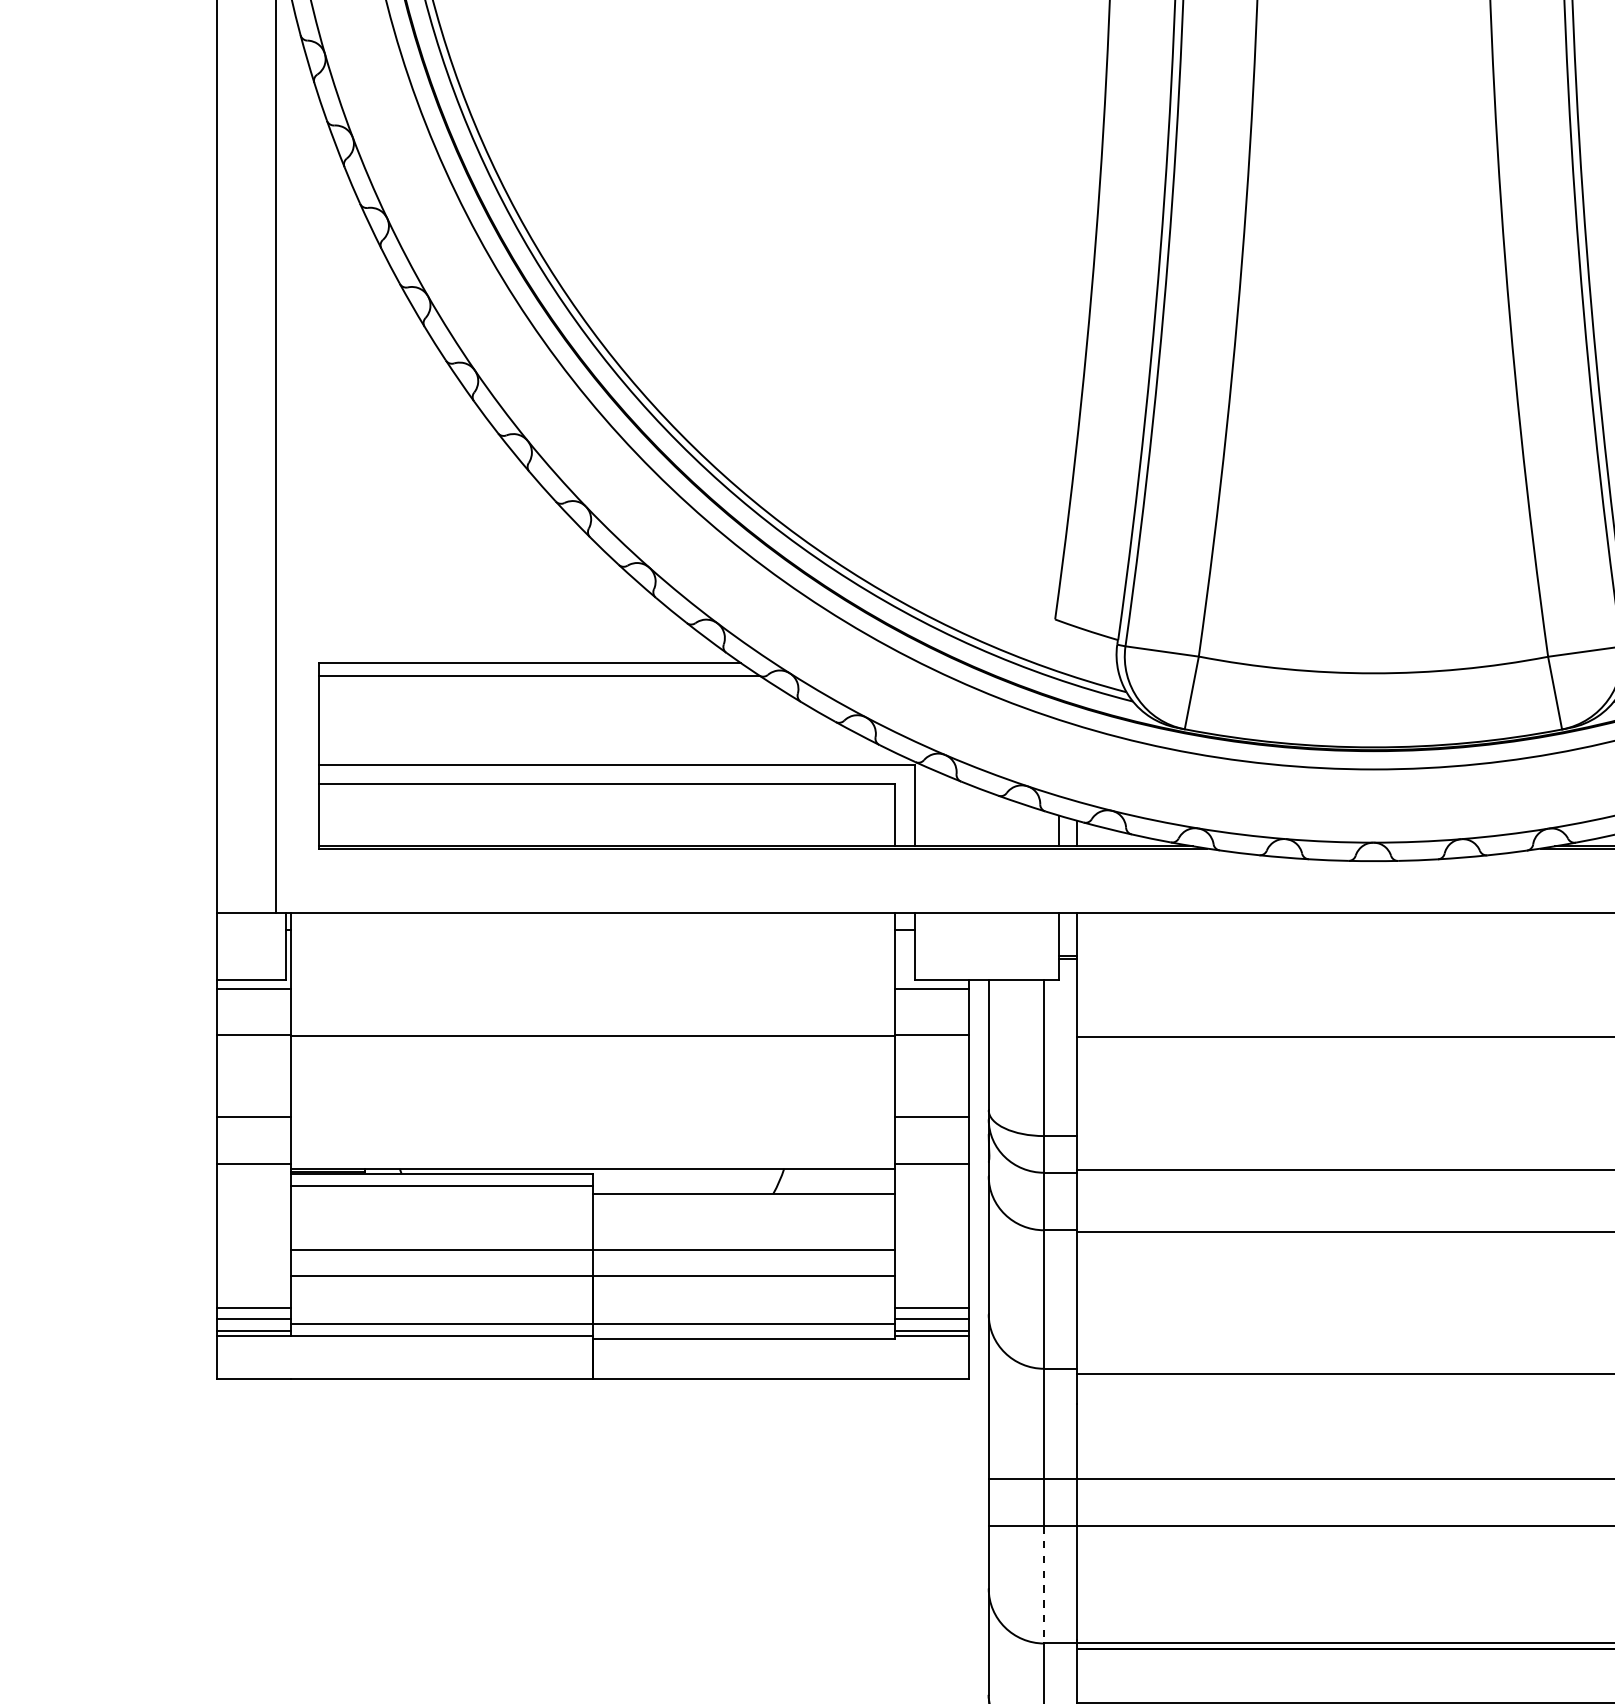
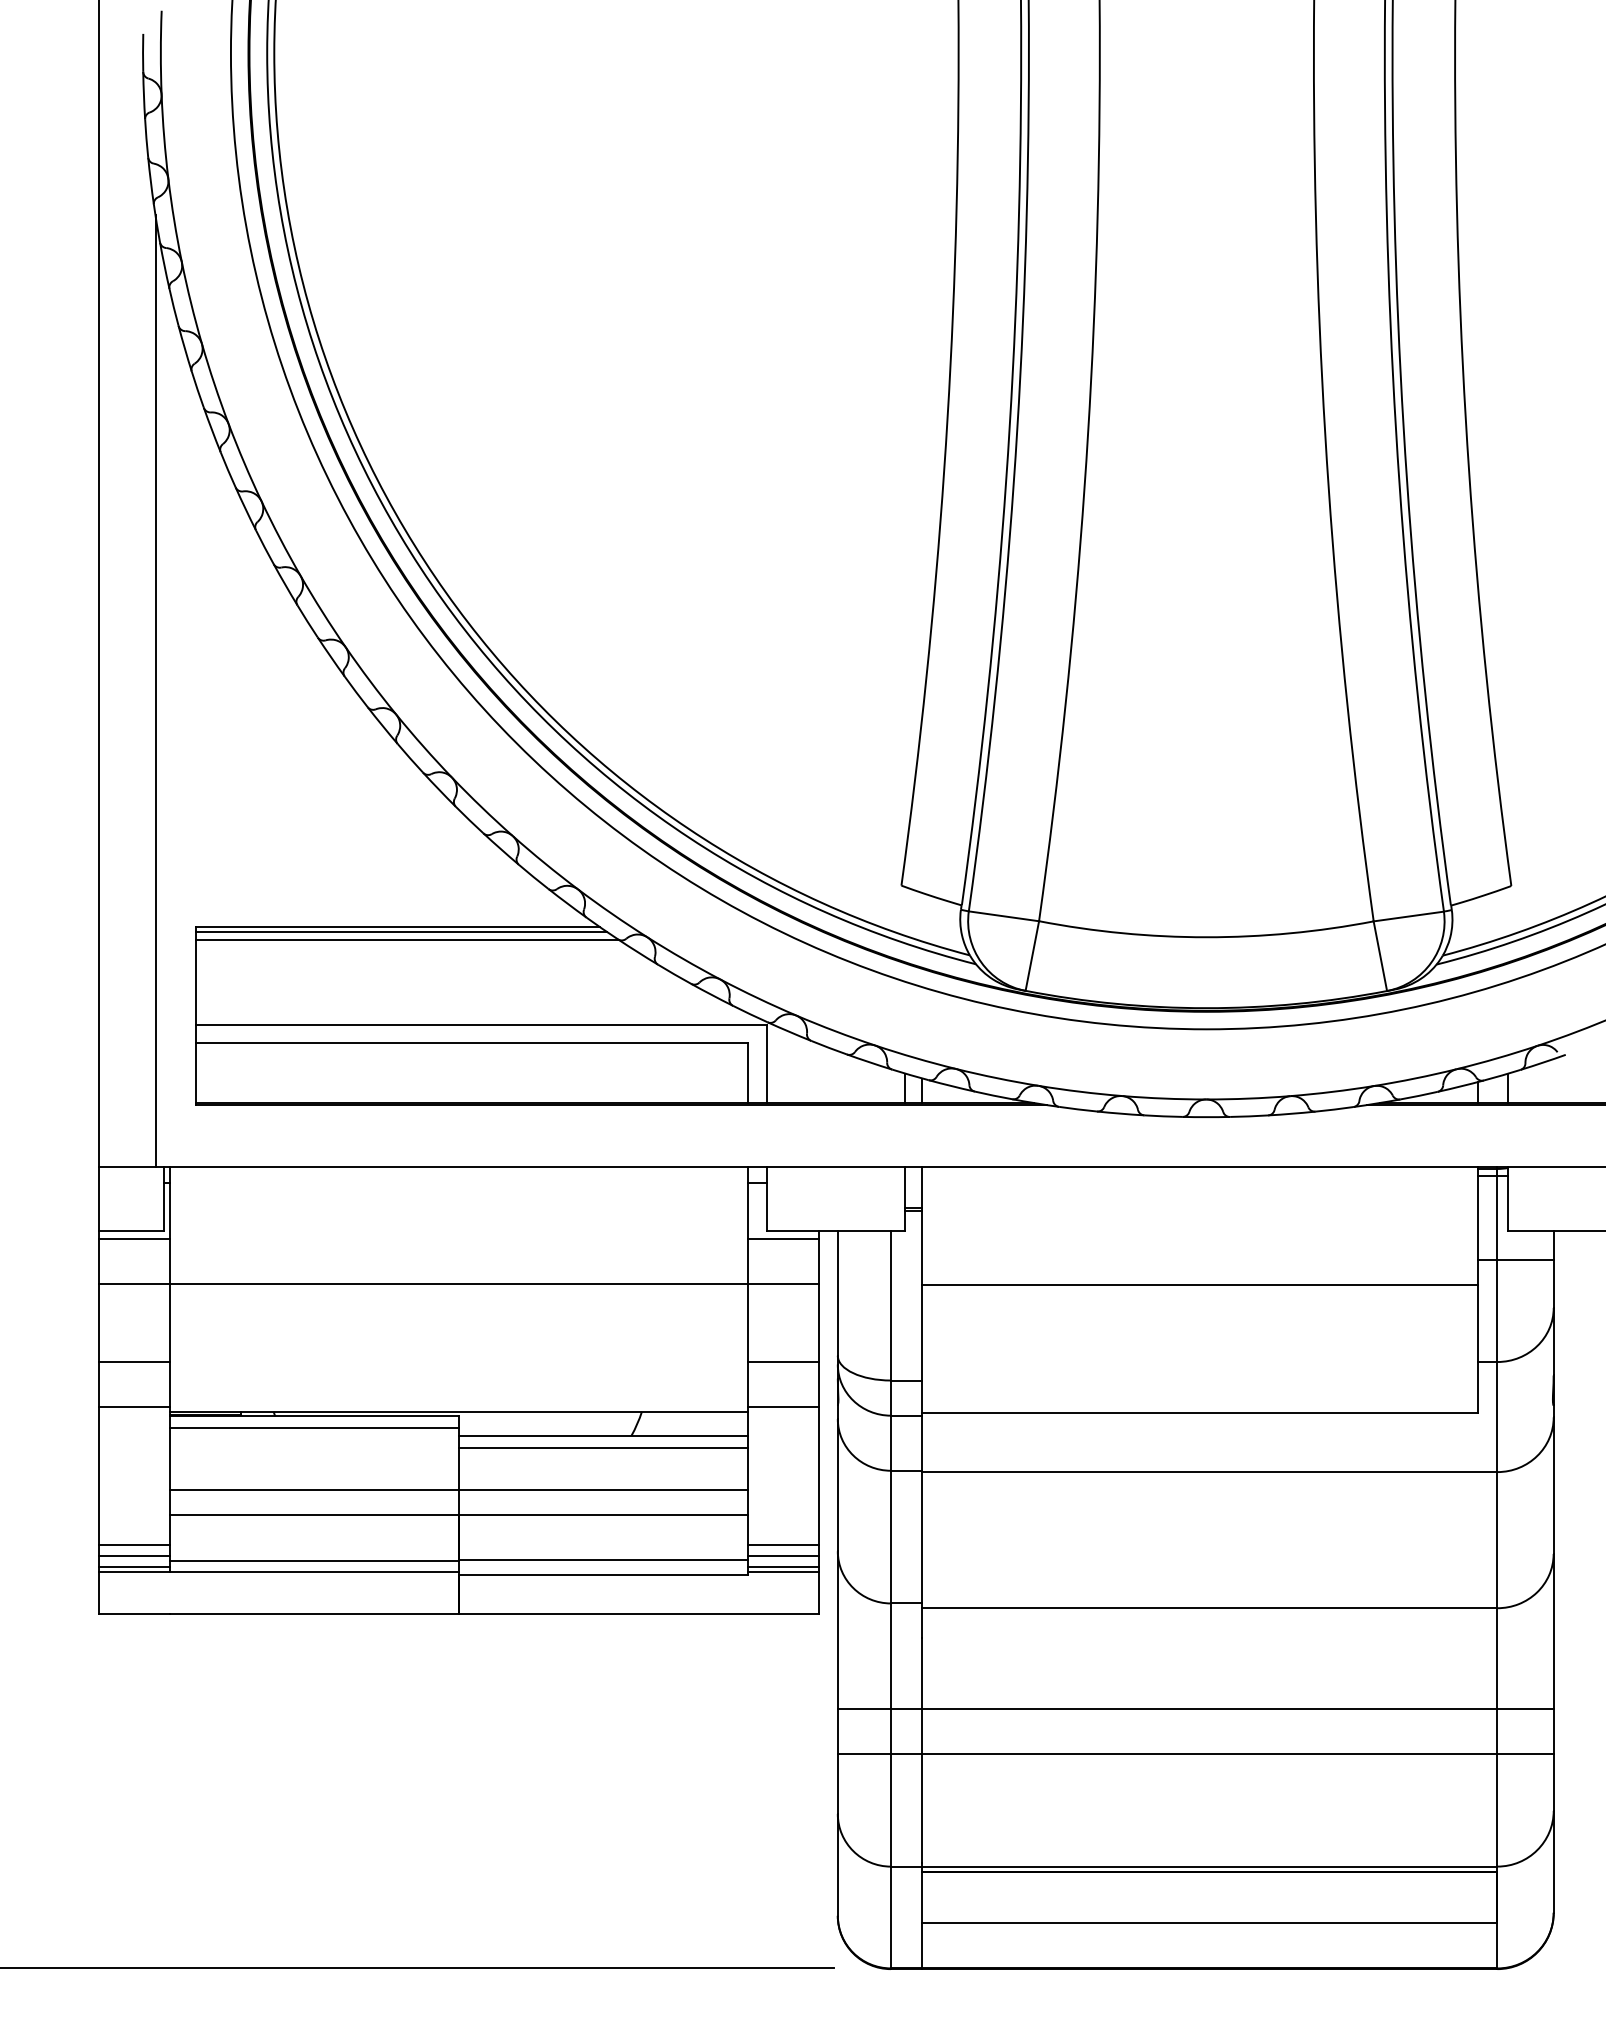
line: (533, 667) -> (401, 931), added
line: (743, 1205) -> (602, 1447), added
line: (1044, 1584) -> (891, 1810), dashed -> solid

